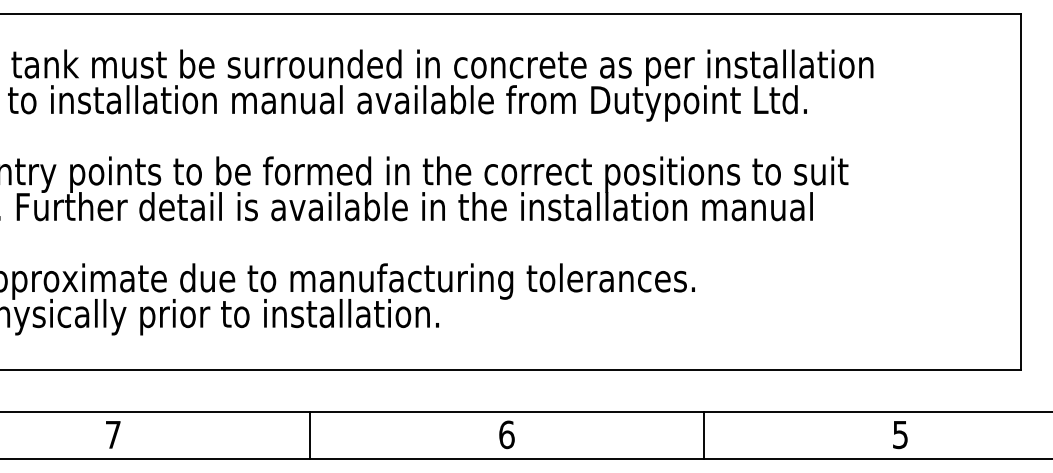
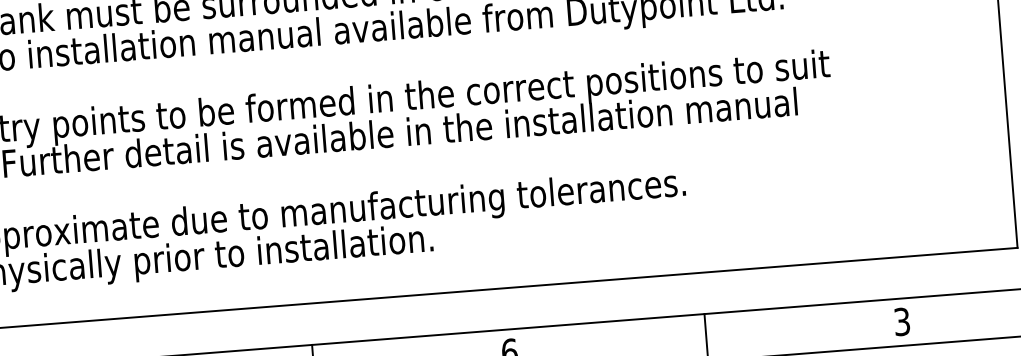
text: (900, 434) -> (902, 321), 5 -> 3

